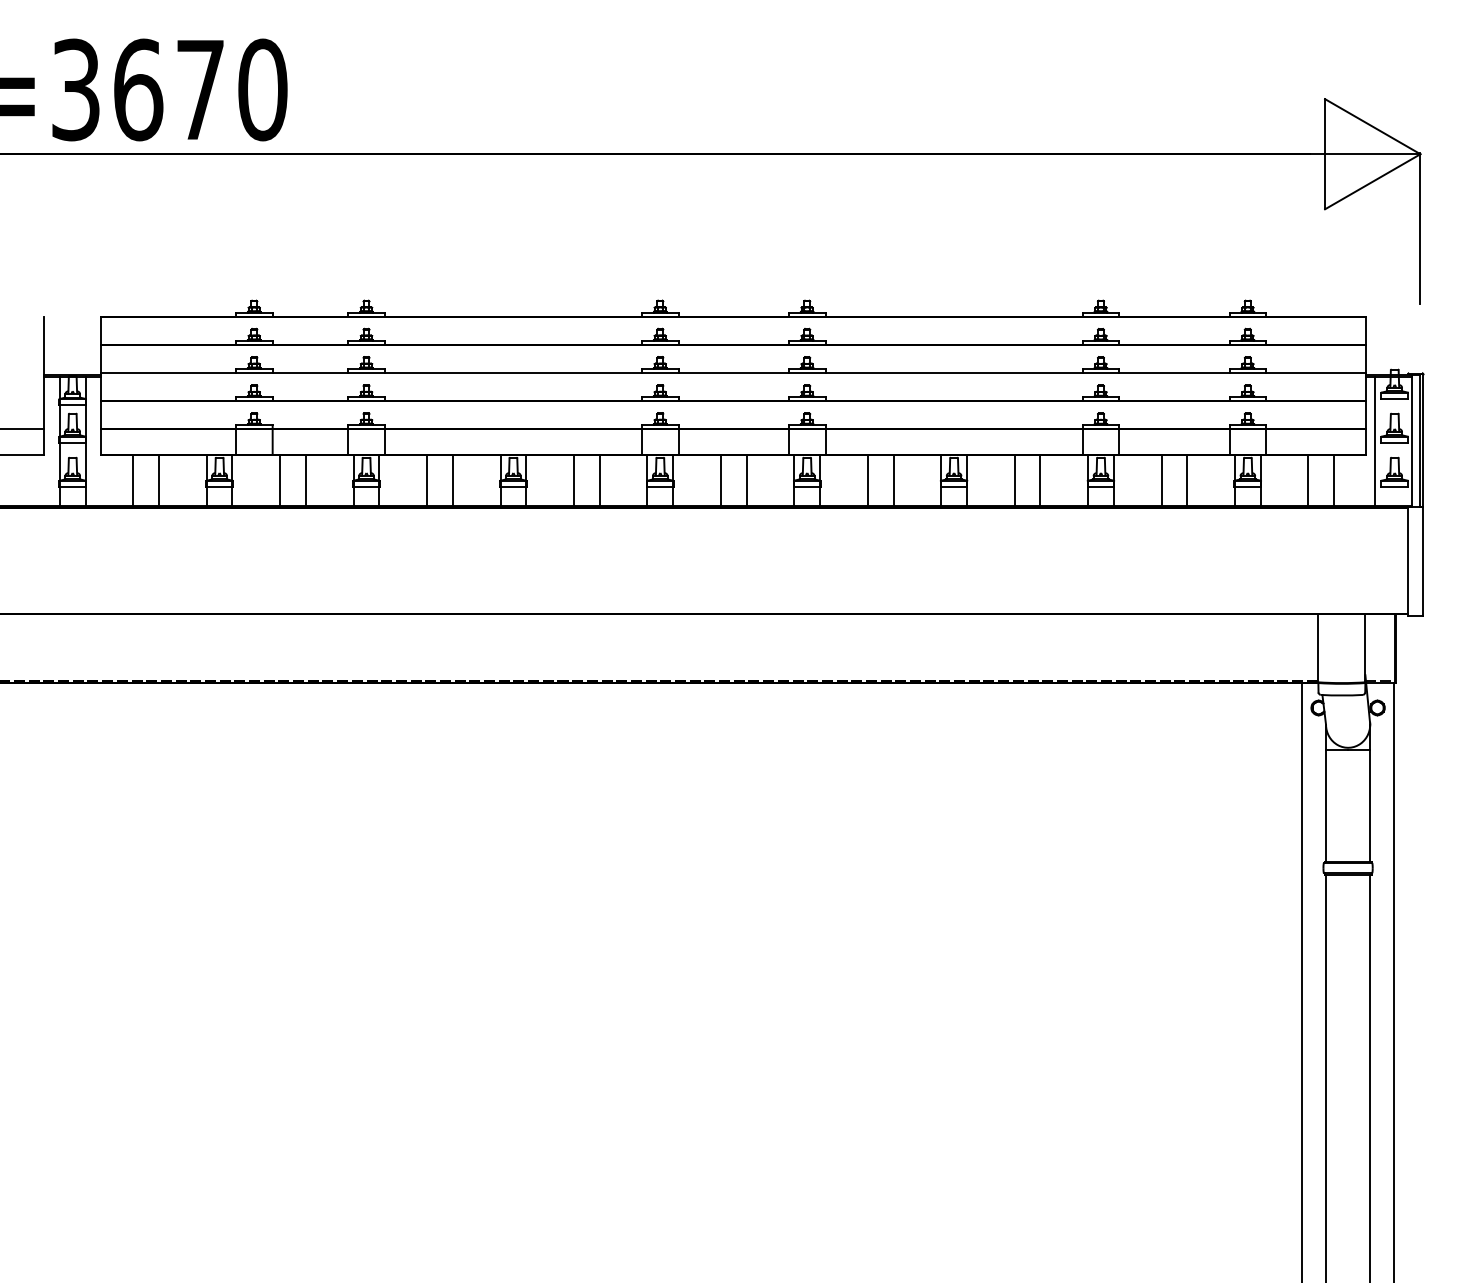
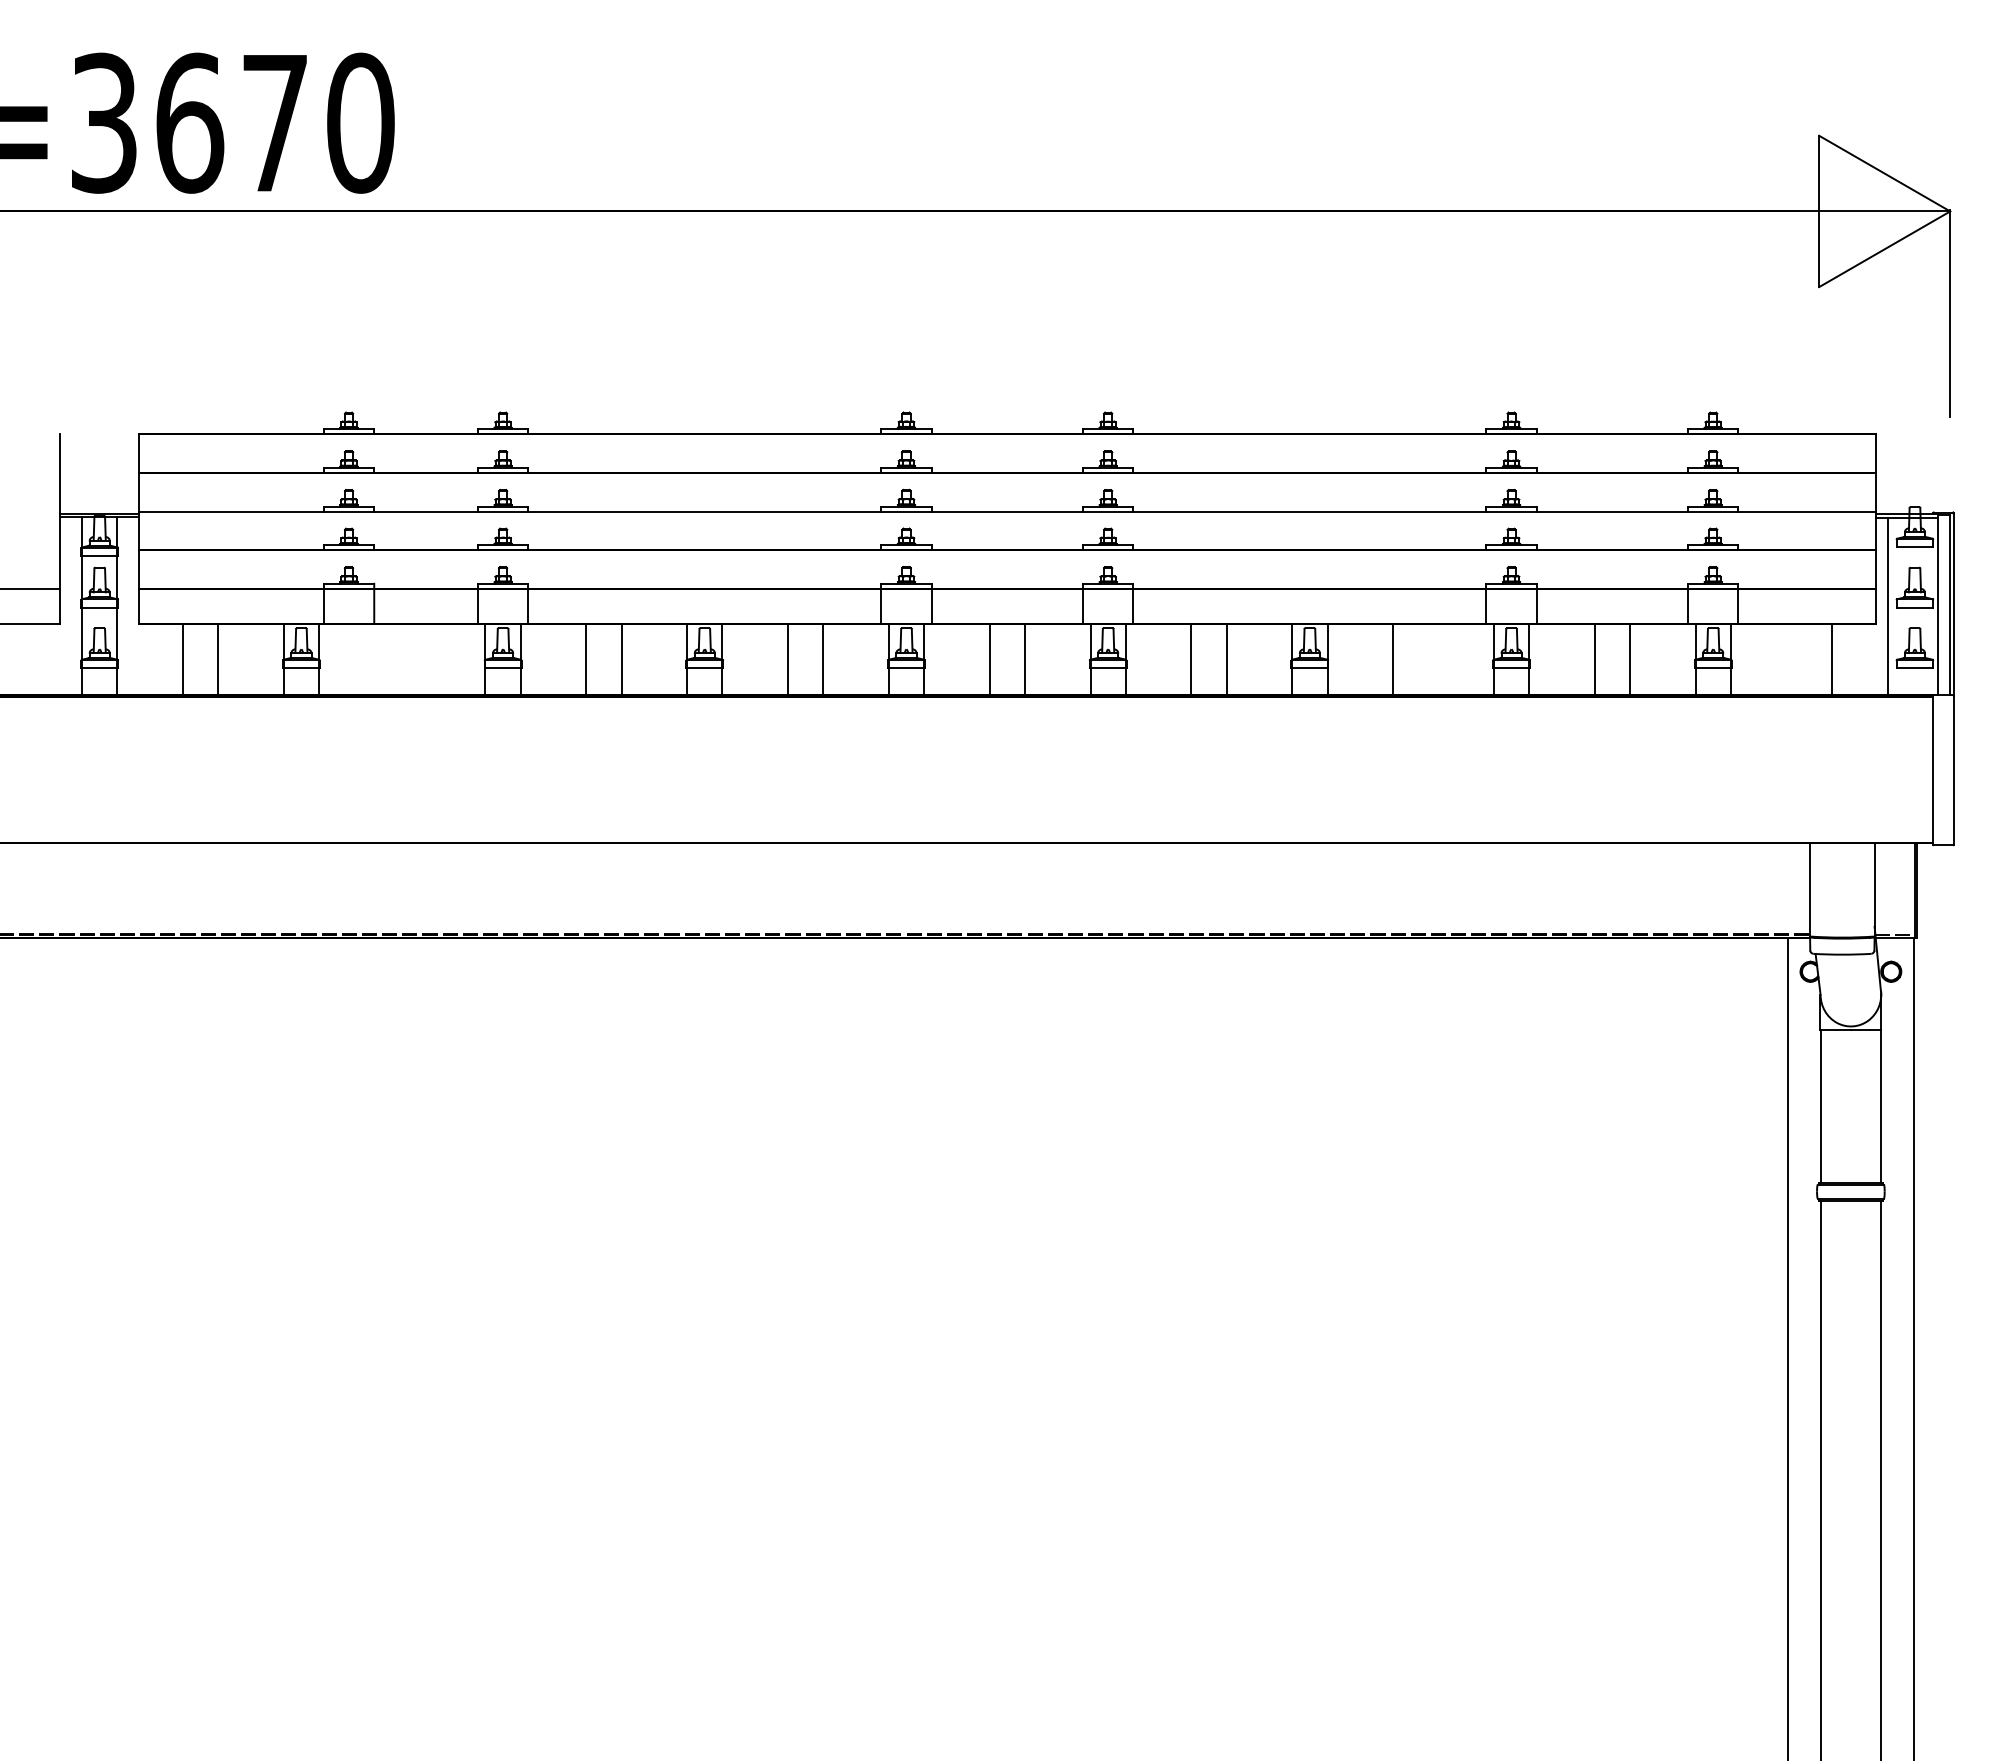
line: (280, 480) -> (384, 659), removed
line: (305, 480) -> (419, 659), removed
line: (1040, 480) -> (1428, 659), removed
line: (1308, 480) -> (1796, 659), removed

